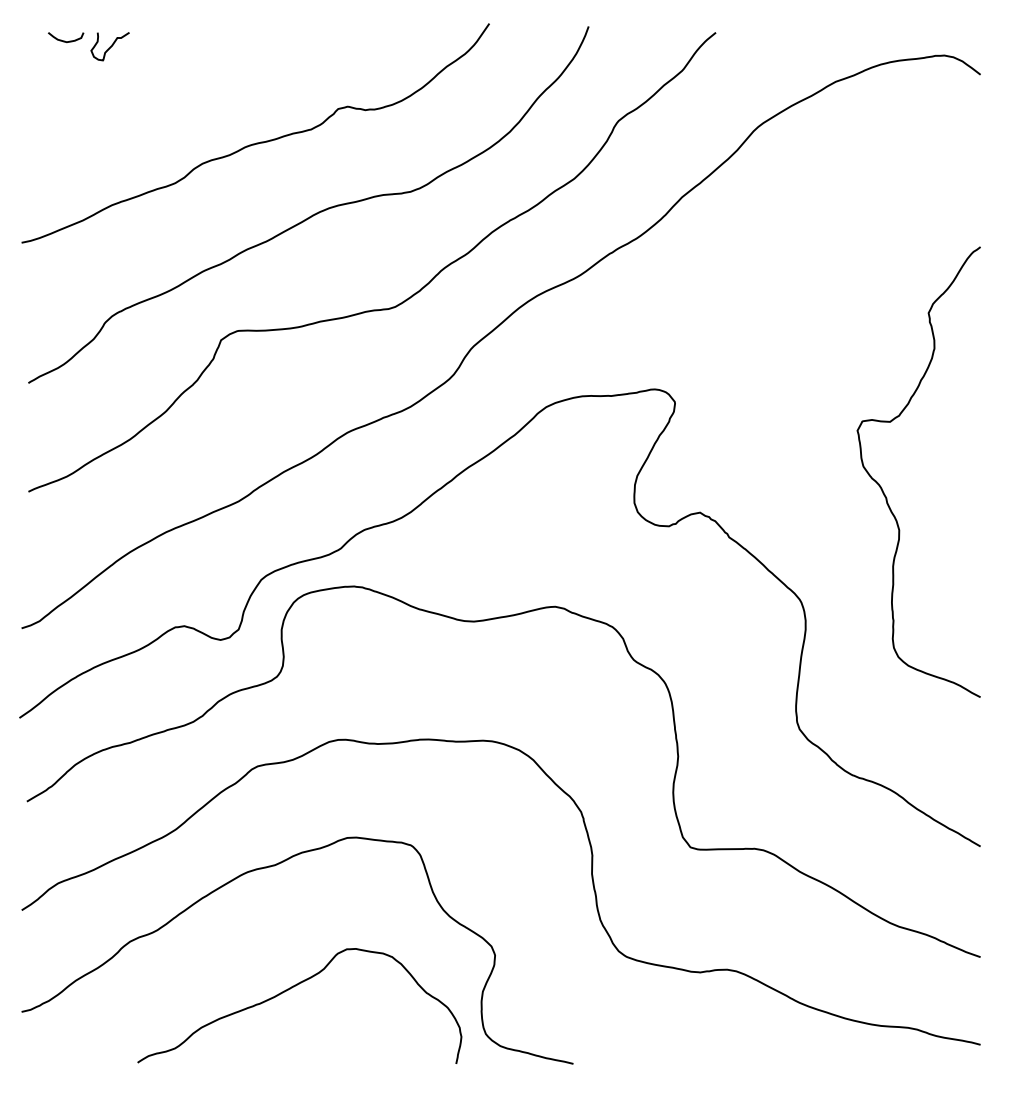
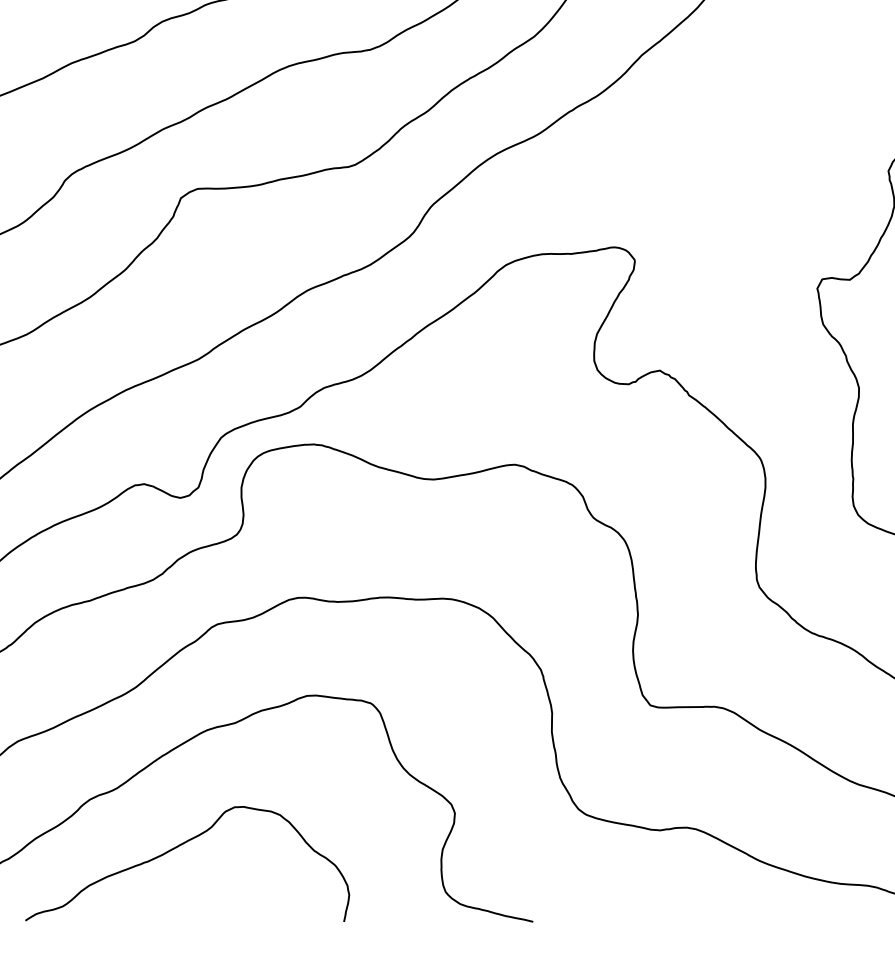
curve: (290, 989) -> (178, 847), moved

